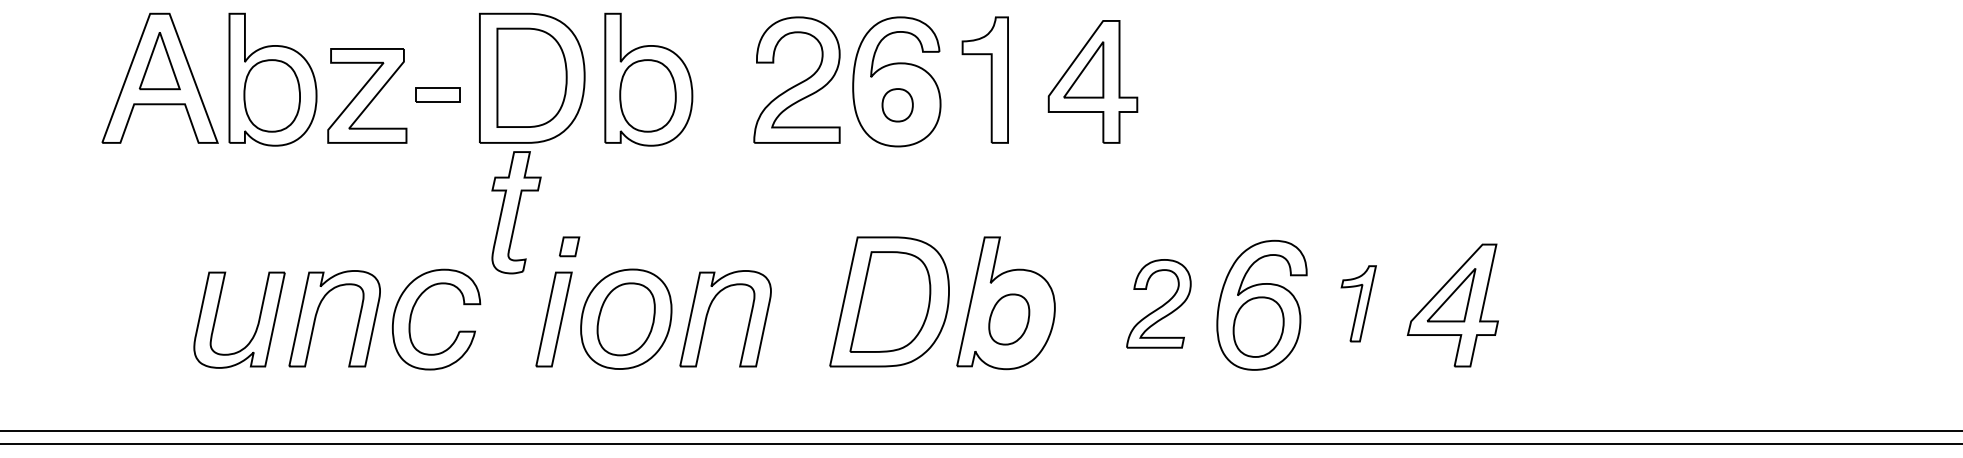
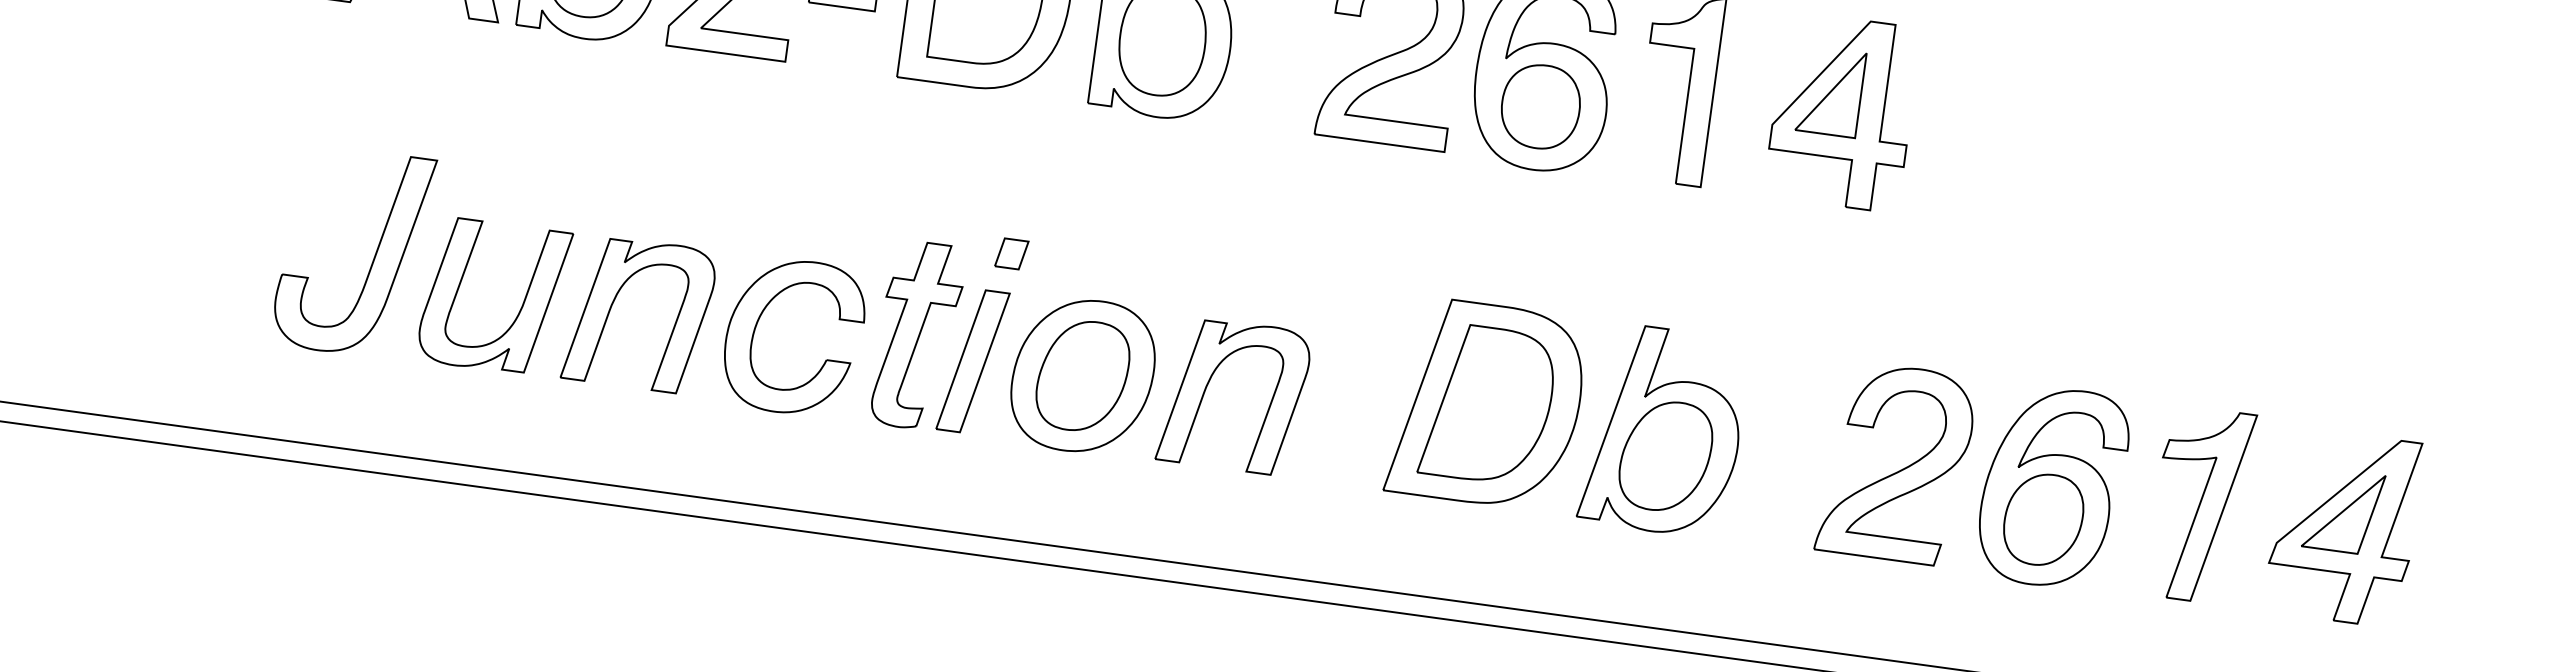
part: (897, 105) -> (1540, 107), size x1.67
part: (516, 212) -> (918, 335), moved
part: (1158, 303) -> (1896, 462), size x1.43
part: (1358, 303) -> (2200, 504), size x1.67
part: (157, 306) -> (372, 258), added
part: (1008, 319) -> (1664, 455), size x1.43

